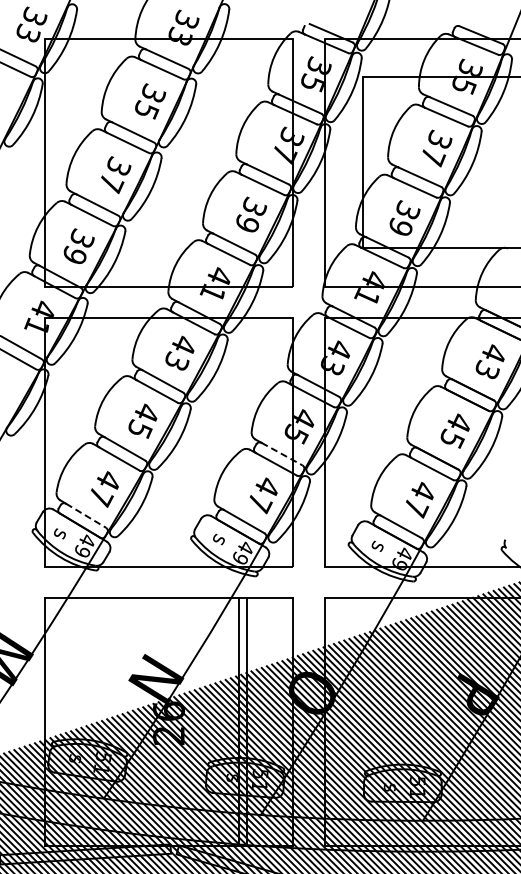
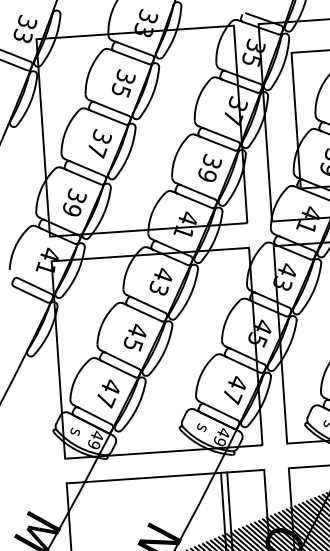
line: (282, 454) -> (247, 356), dashed -> solid
line: (86, 516) -> (95, 416), dashed -> solid

